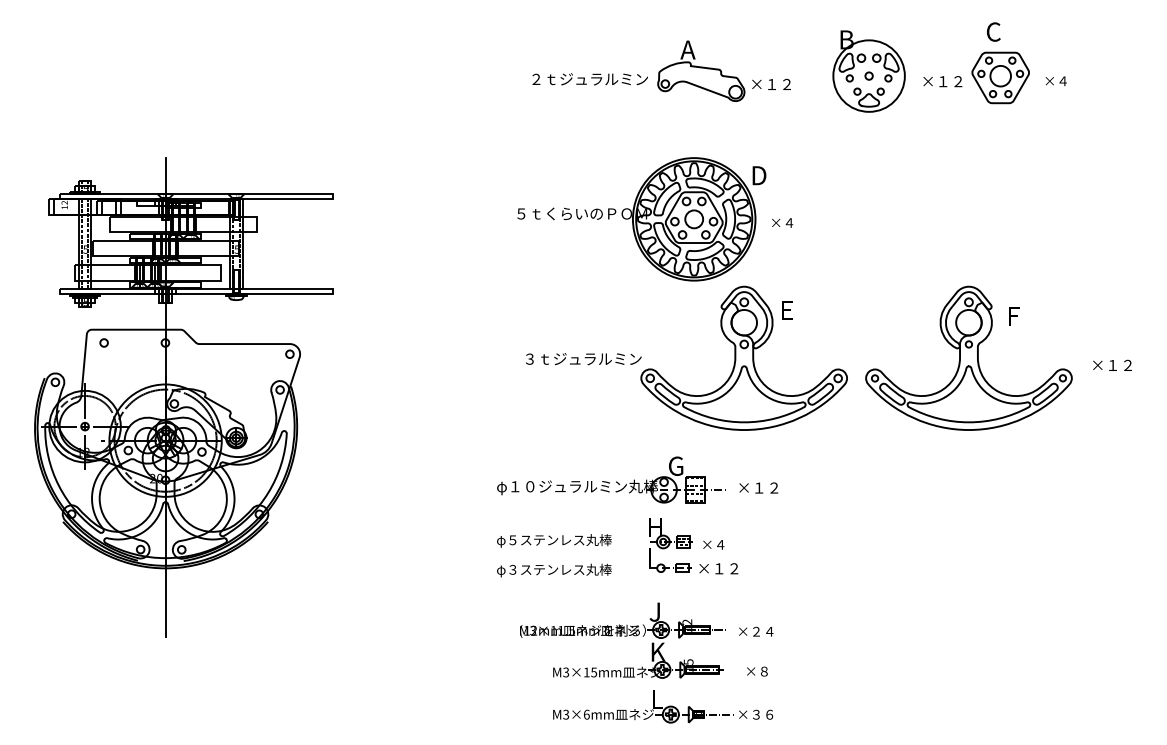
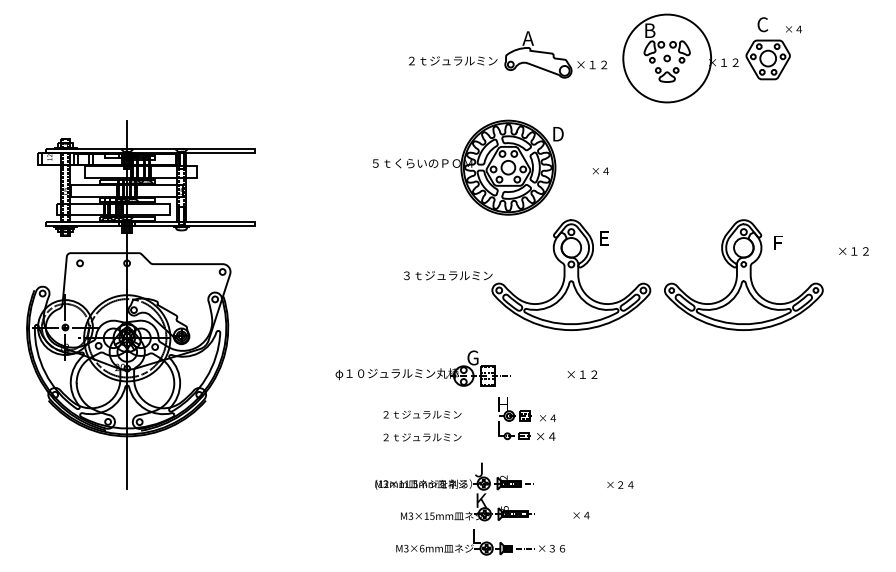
circle: (868, 75) -> (666, 58), size x1.6
text: (1055, 81) -> (793, 29), moved
part: (641, 219) -> (467, 167), moved
text: (1112, 364) -> (854, 250), moved
part: (611, 479) -> (423, 368), moved
text: (554, 540) -> (425, 414), φ５ステンレス丸棒 -> ２ｔジュラルミン
text: (726, 568) -> (557, 436), ×１２ -> ×４
text: (554, 570) -> (425, 437), φ３ステンレス丸棒 -> ２ｔジュラルミン
text: (756, 631) -> (620, 484), moved
part: (622, 640) -> (454, 491), moved
text: (764, 671) -> (586, 515), ×８ -> ×４
part: (663, 706) -> (481, 542), moved

